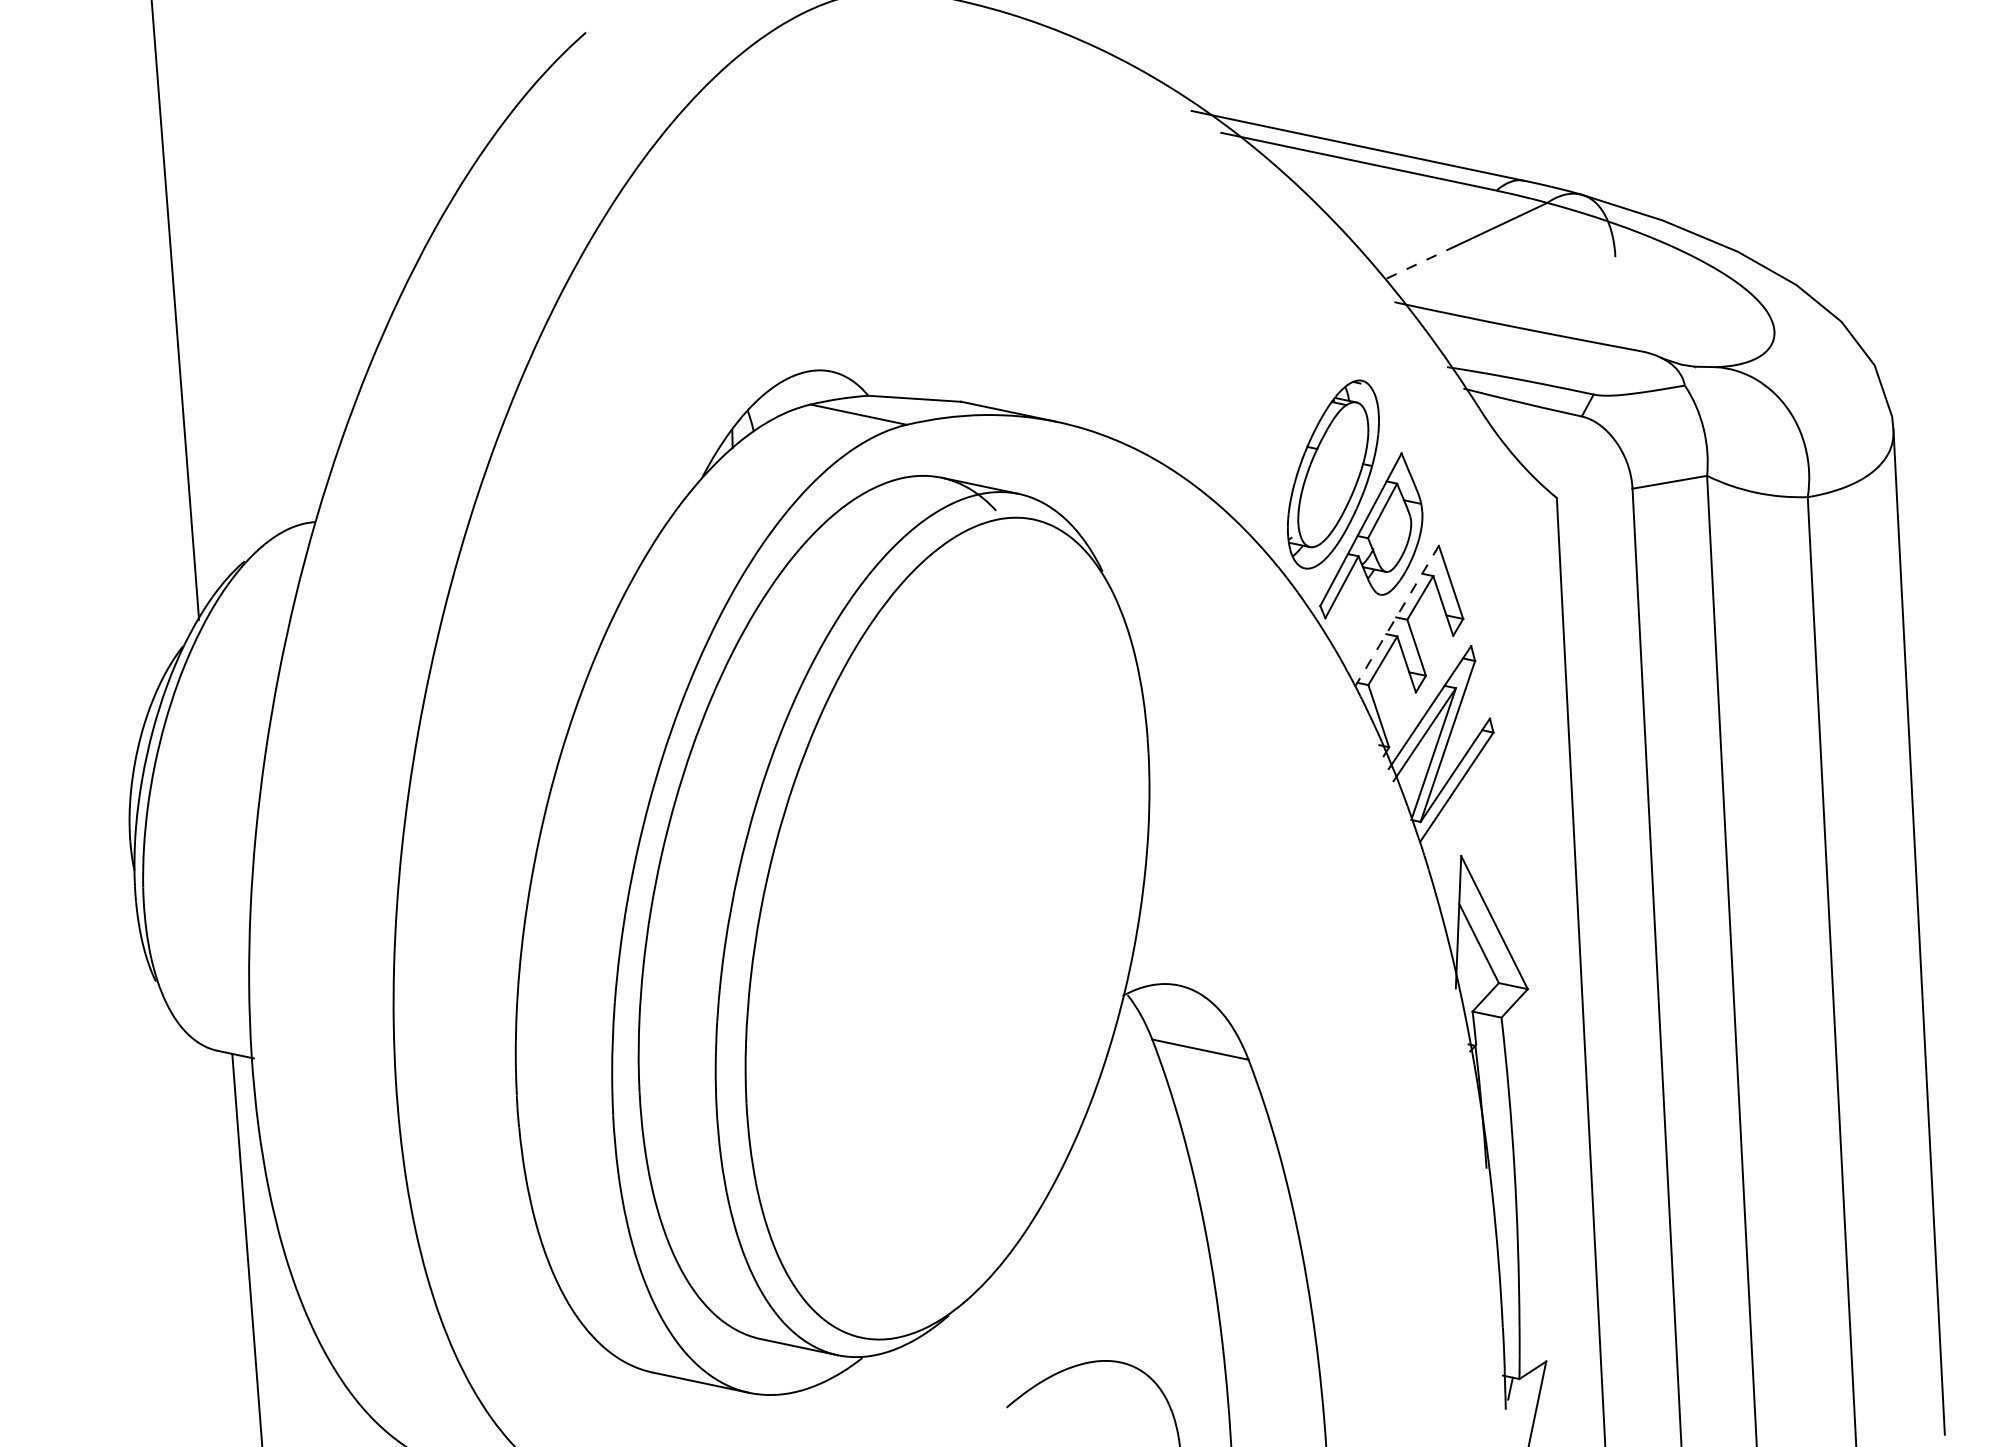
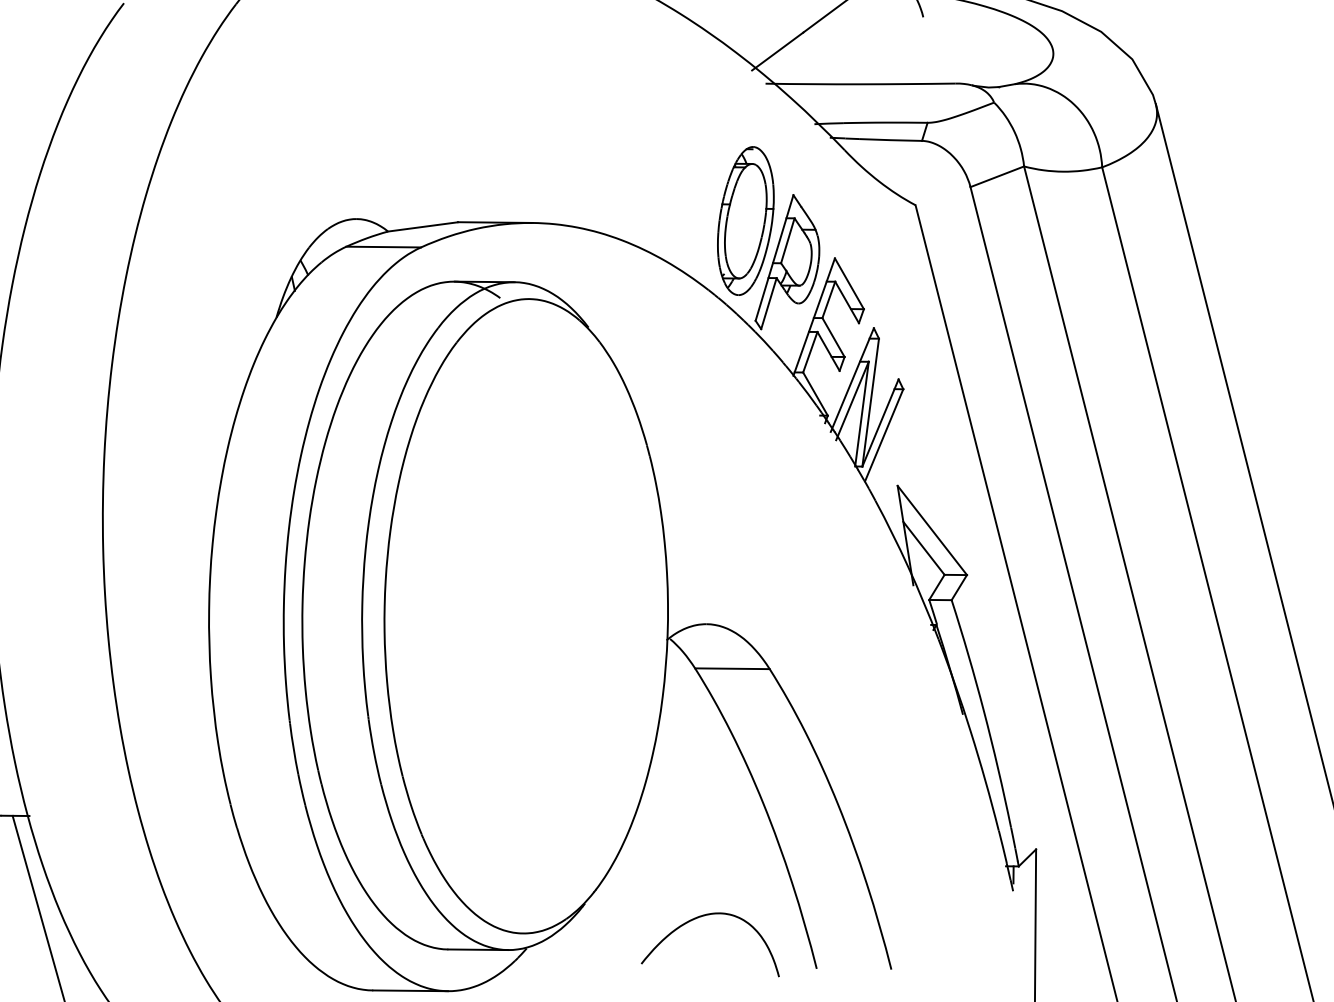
line: (1417, 263) -> (777, 51), dashed -> solid
line: (1396, 616) -> (813, 317), dashed -> solid

